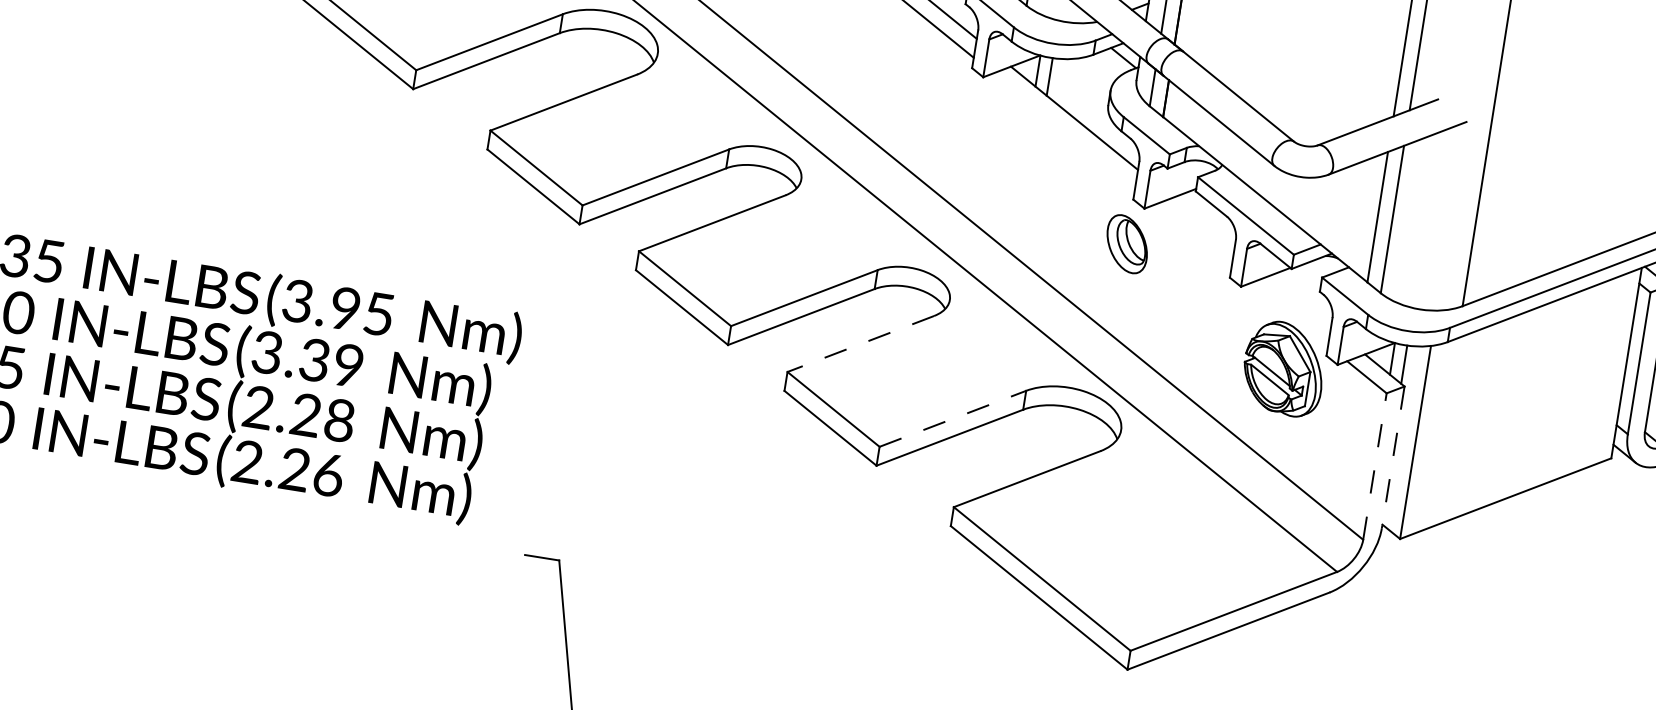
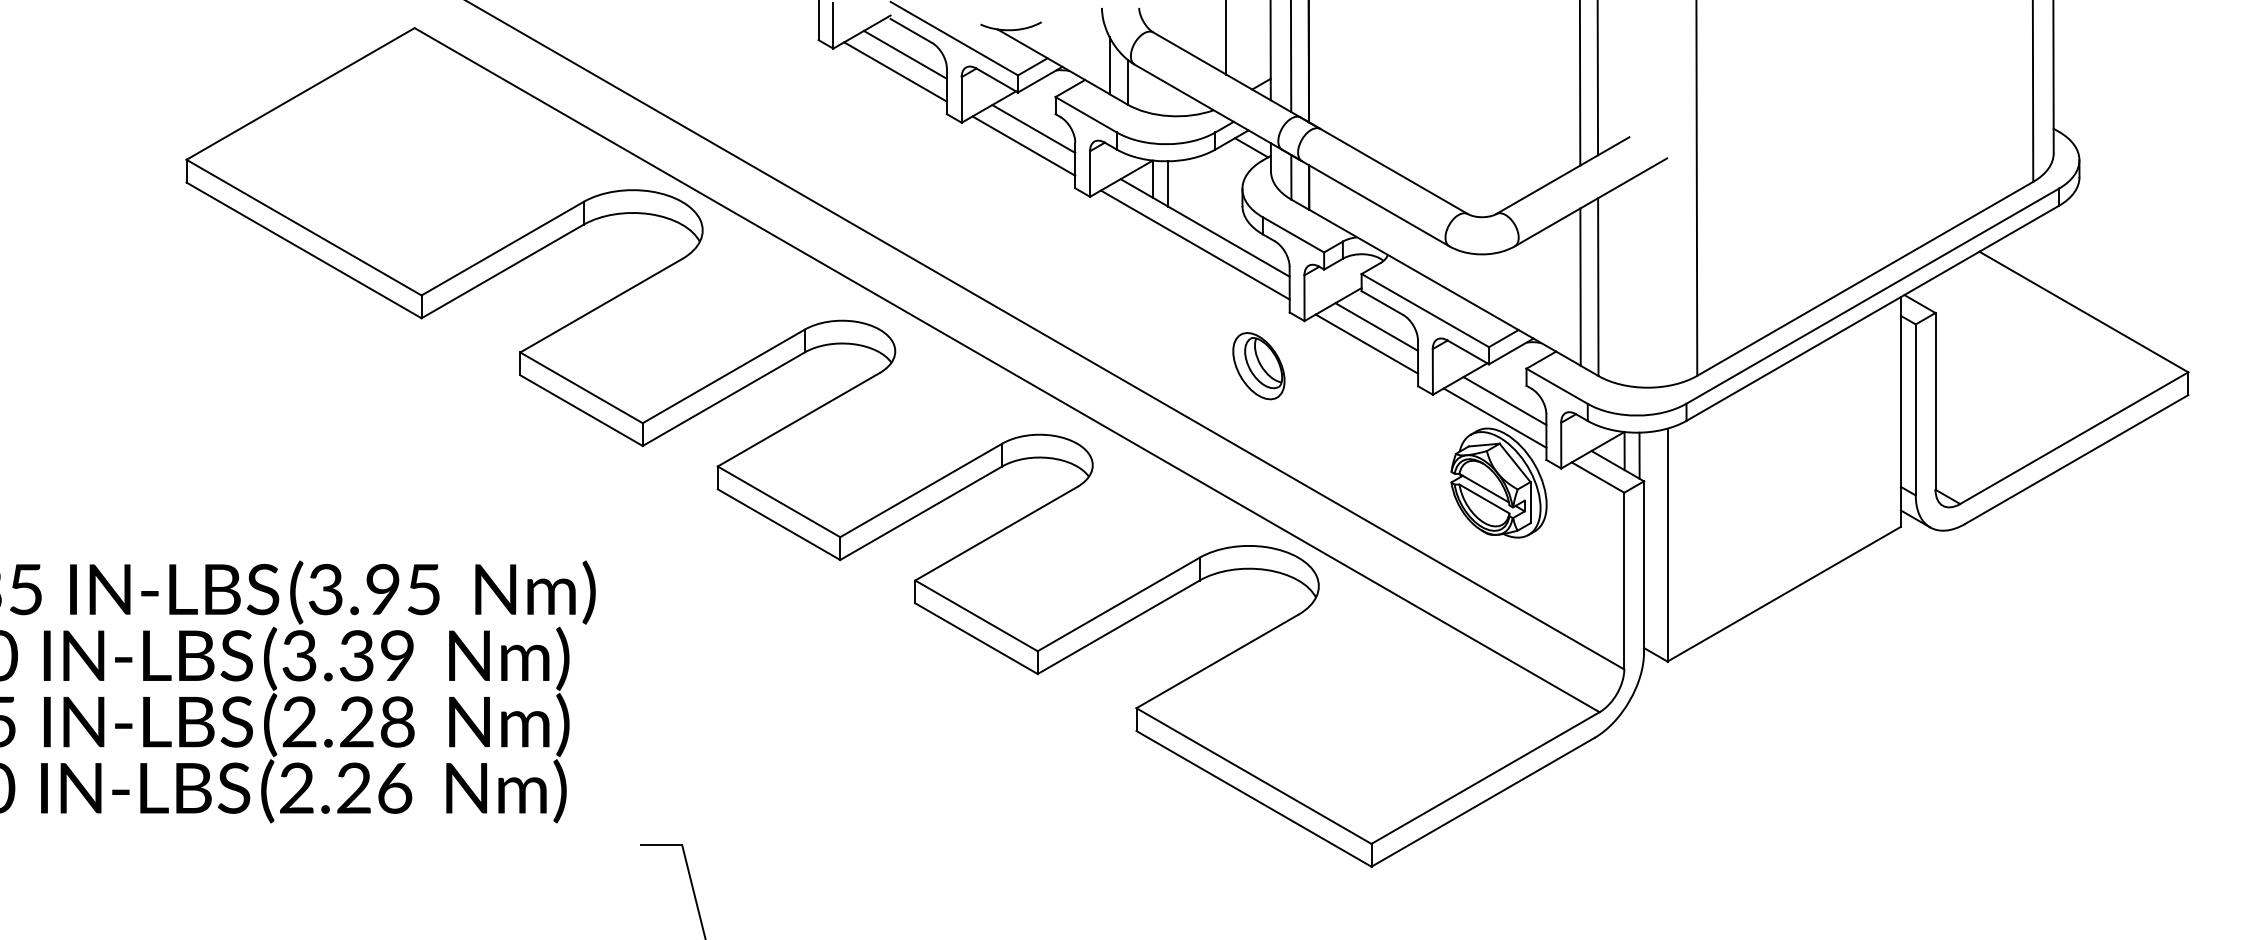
line: (1063, 130) -> (1194, 244), added
line: (1203, 222) -> (1376, 326), added
line: (1192, 235) -> (1366, 343), added
part: (1126, 244) -> (1258, 366), moved
line: (1299, 301) -> (1504, 400), added
line: (1289, 313) -> (1494, 417), added
line: (861, 343) -> (996, 533), dashed -> solid
line: (952, 418) -> (1118, 604), dashed -> solid
line: (1393, 457) -> (1644, 566), dashed -> solid
line: (1375, 466) -> (1624, 580), dashed -> solid

